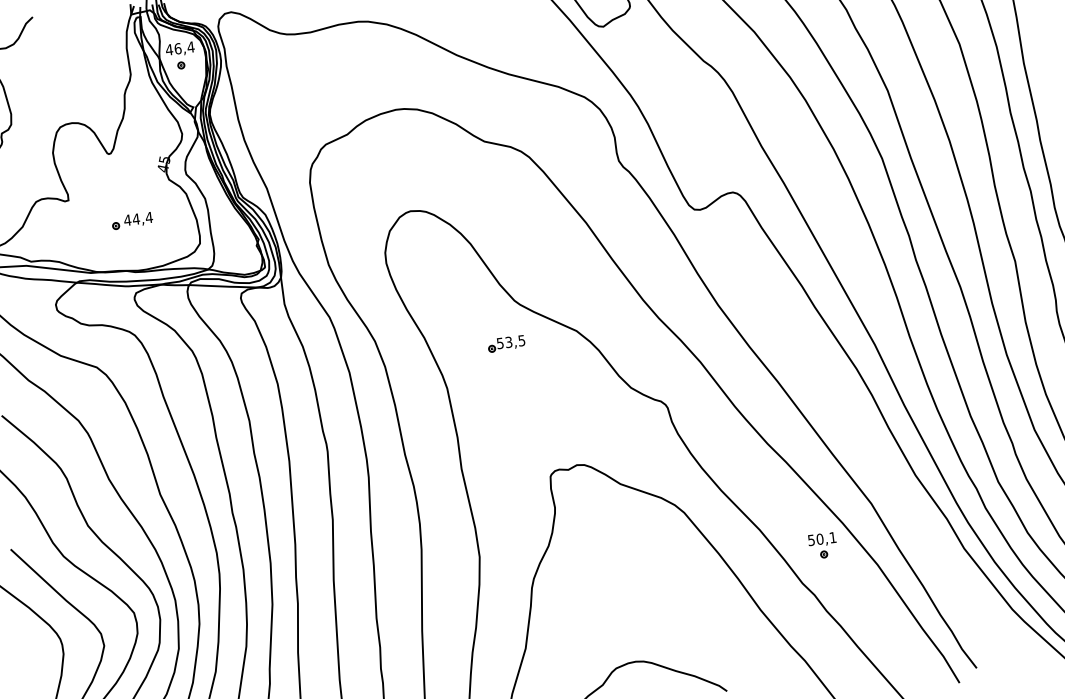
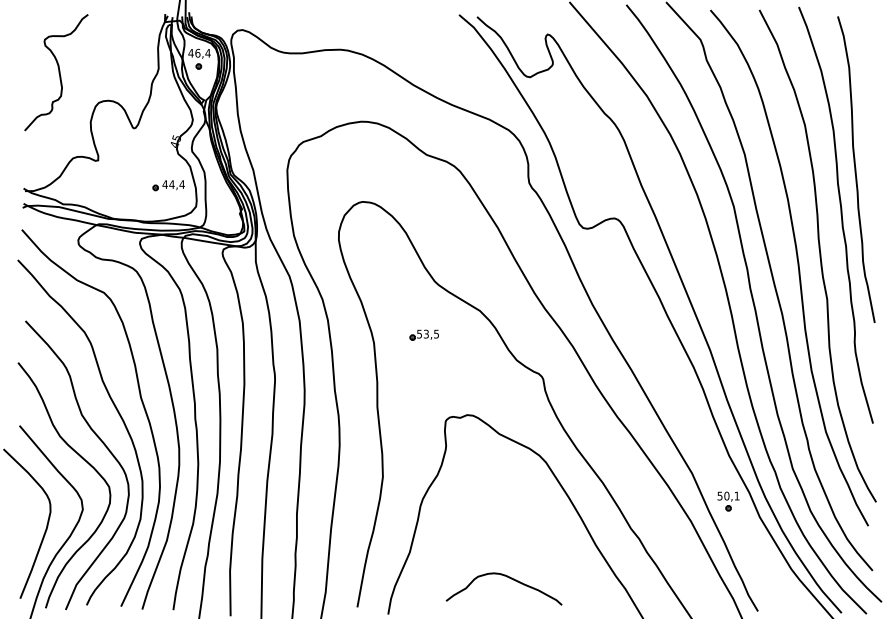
part: (131, 220) -> (168, 185), moved
part: (505, 343) -> (423, 334), moved
part: (822, 545) -> (728, 501), moved

